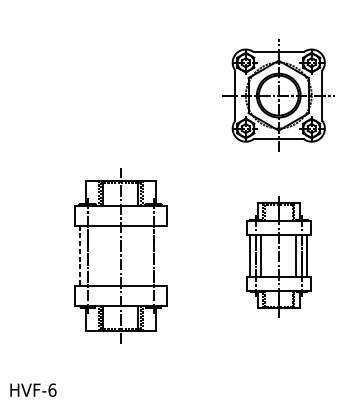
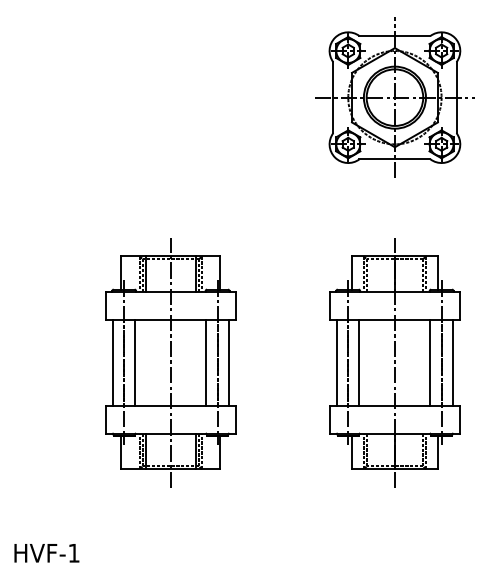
part: (278, 95) -> (394, 97), moved
line: (80, 255) -> (113, 362), dashed -> solid
line: (95, 255) -> (135, 362), added
line: (145, 255) -> (206, 362), added
line: (161, 255) -> (228, 362), added
part: (278, 255) -> (394, 362), size x1.43
text: (52, 389) -> (73, 552), HVF-6 -> HVF-1

